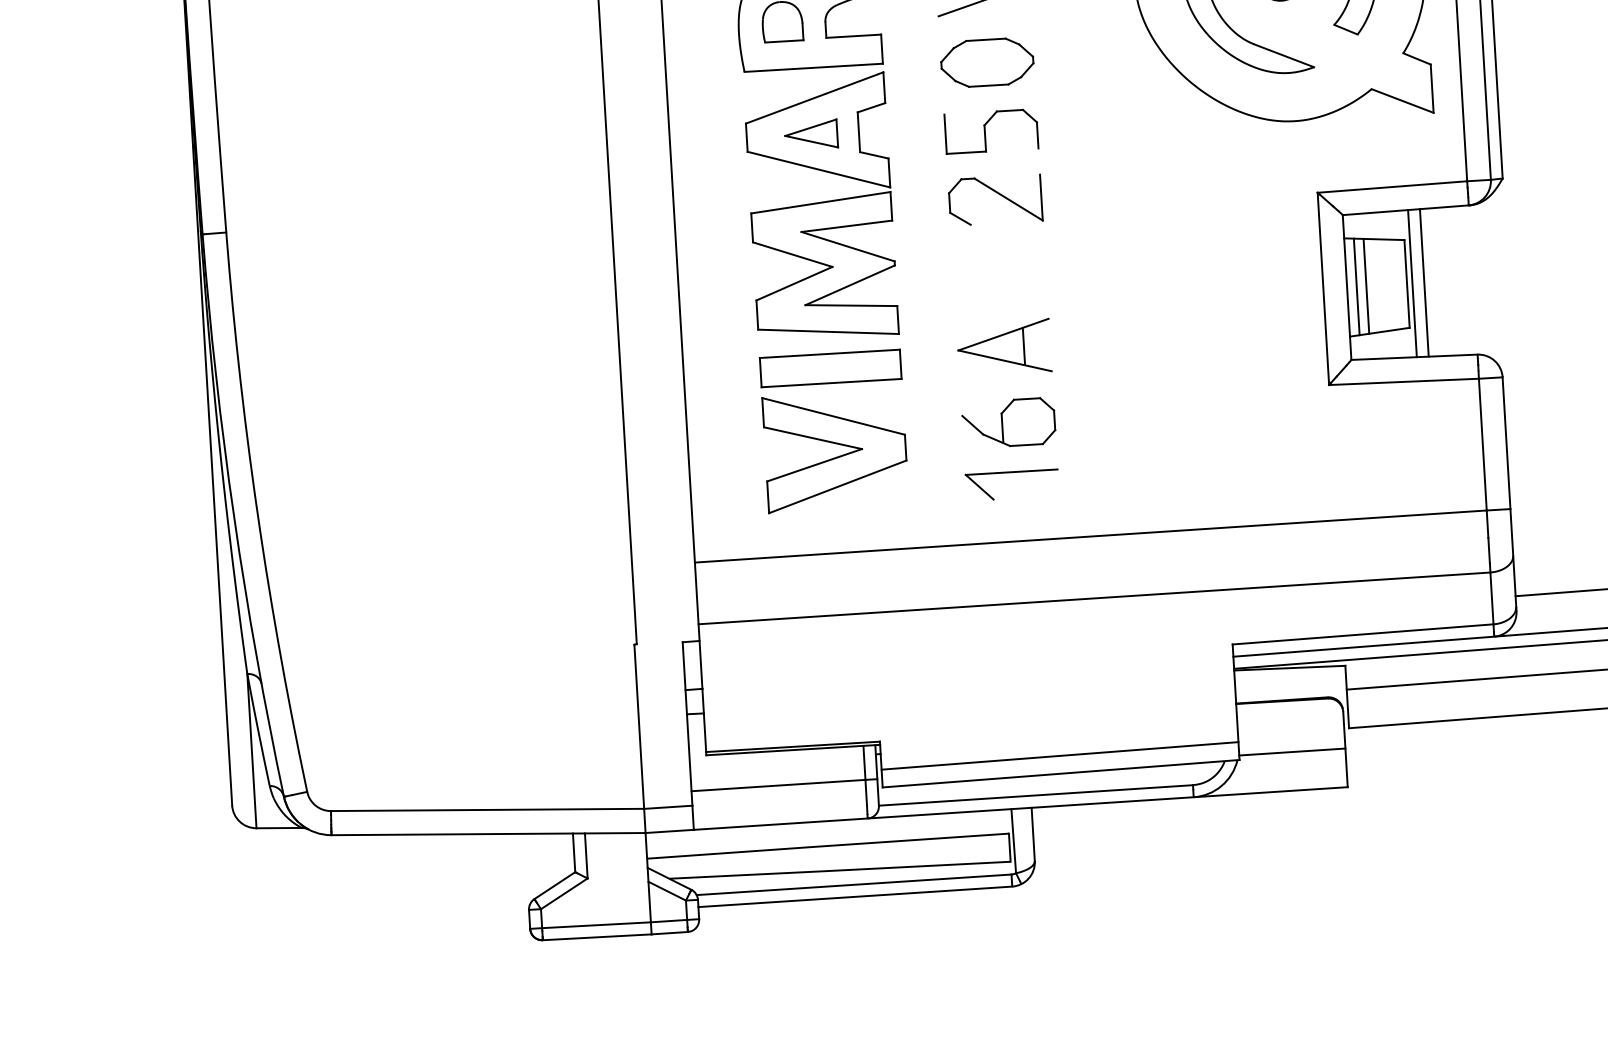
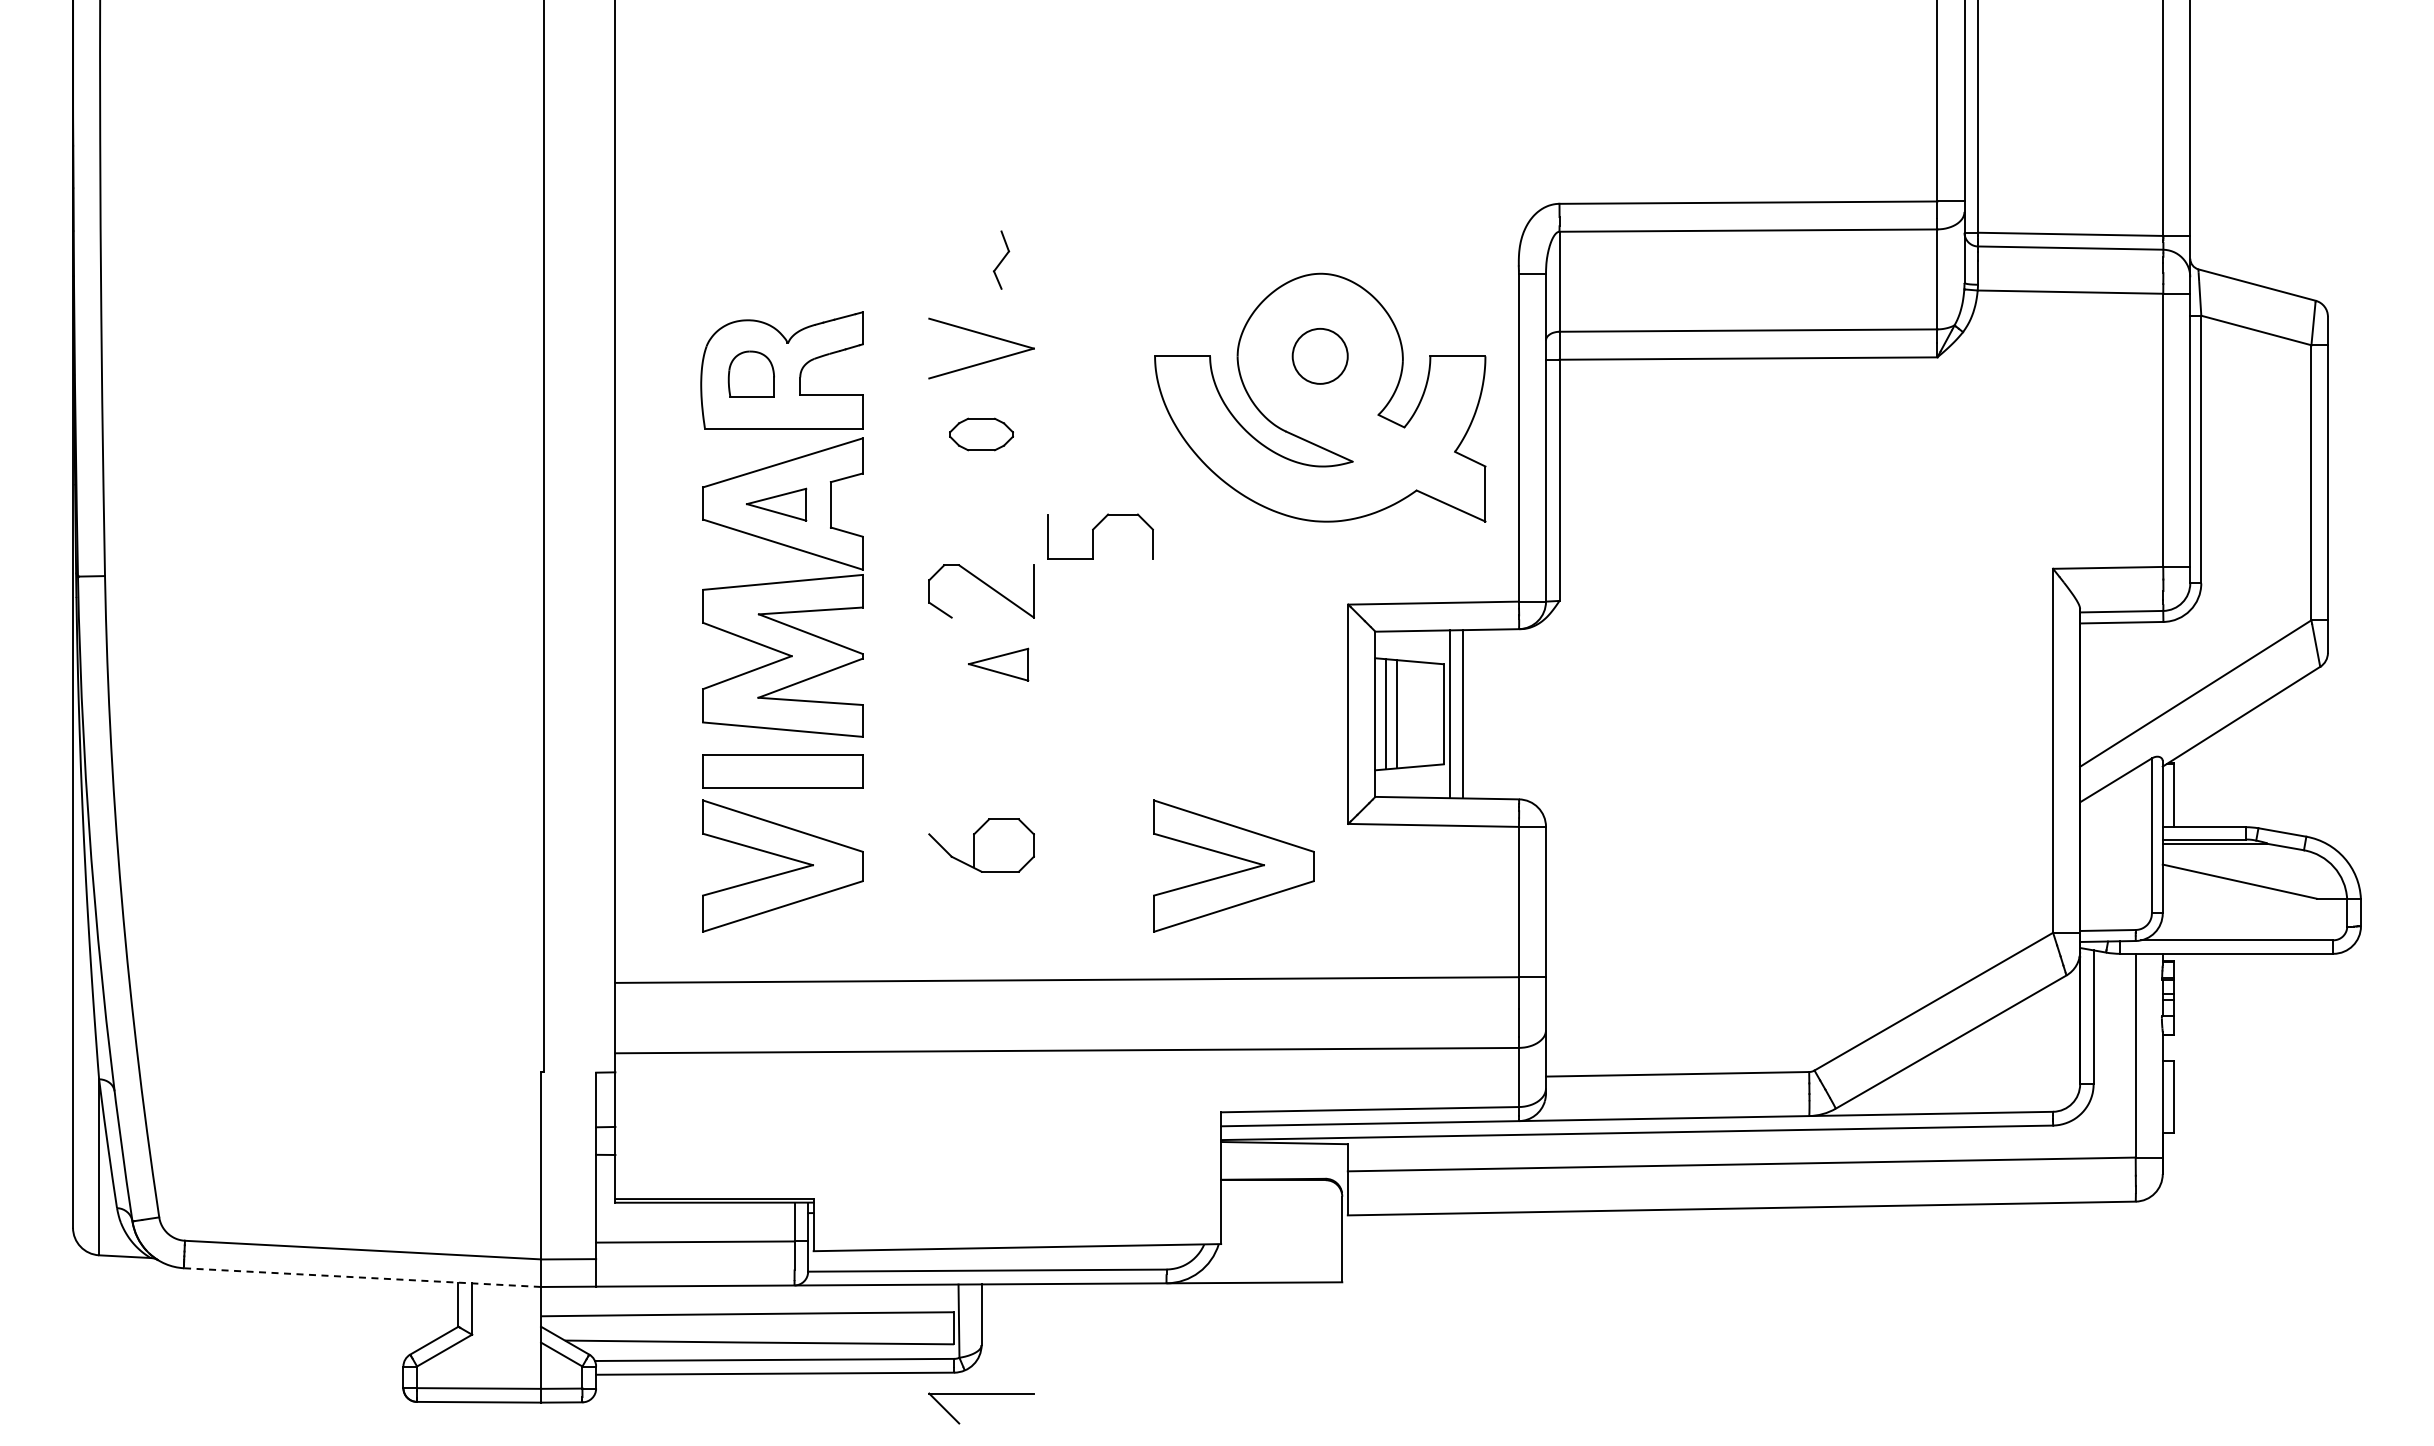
part: (987, 62) -> (981, 434), size x0.6
part: (985, 131) -> (1093, 536), moved
part: (1014, 263) -> (998, 664), added
part: (1004, 347) -> (981, 759), removed
part: (1233, 432) -> (1236, 871), added
part: (1011, 473) -> (981, 1394), moved
line: (1292, 751) -> (1281, 1238), removed
line: (1060, 755) -> (1017, 1226), removed
line: (488, 834) -> (362, 1277), solid -> dashed

